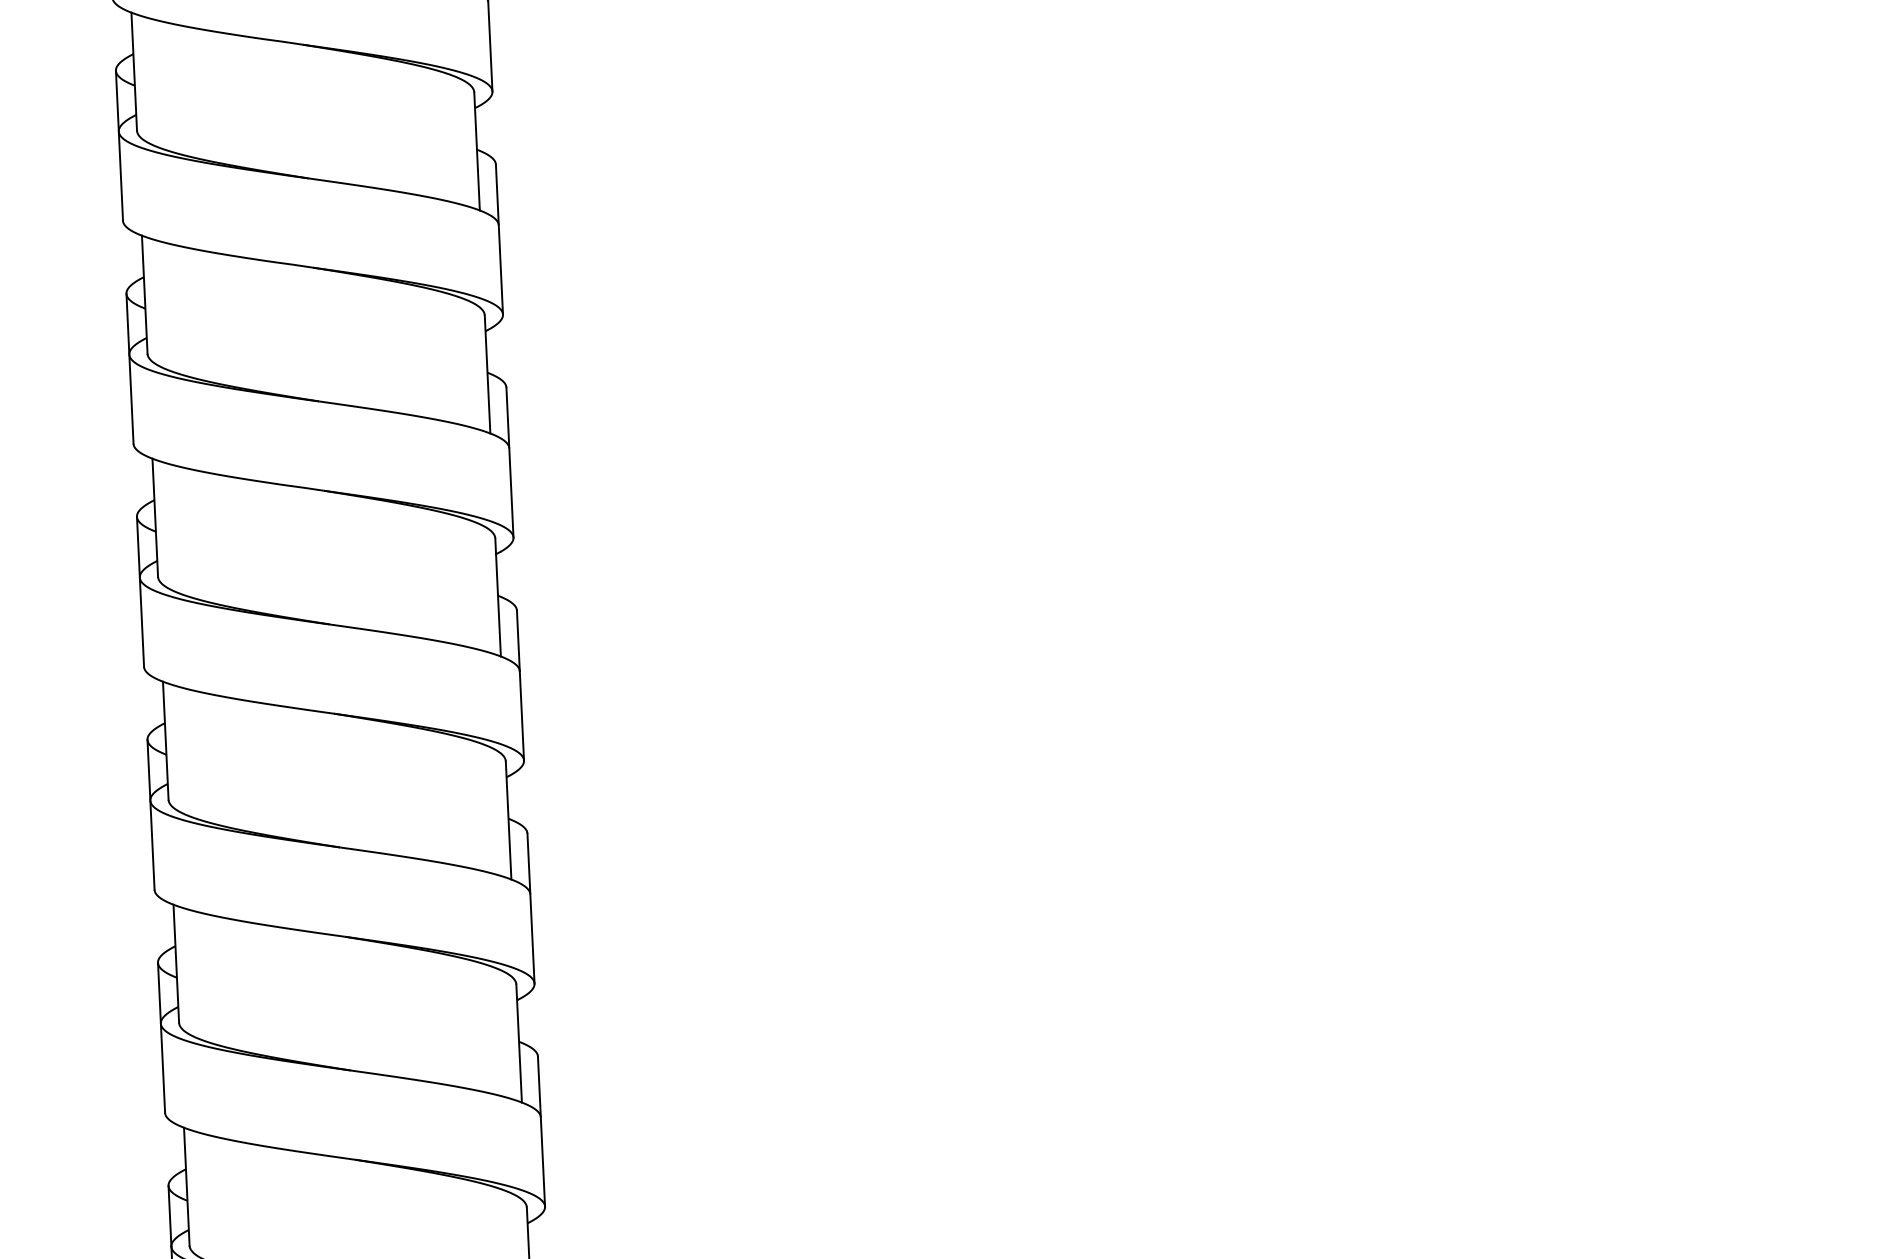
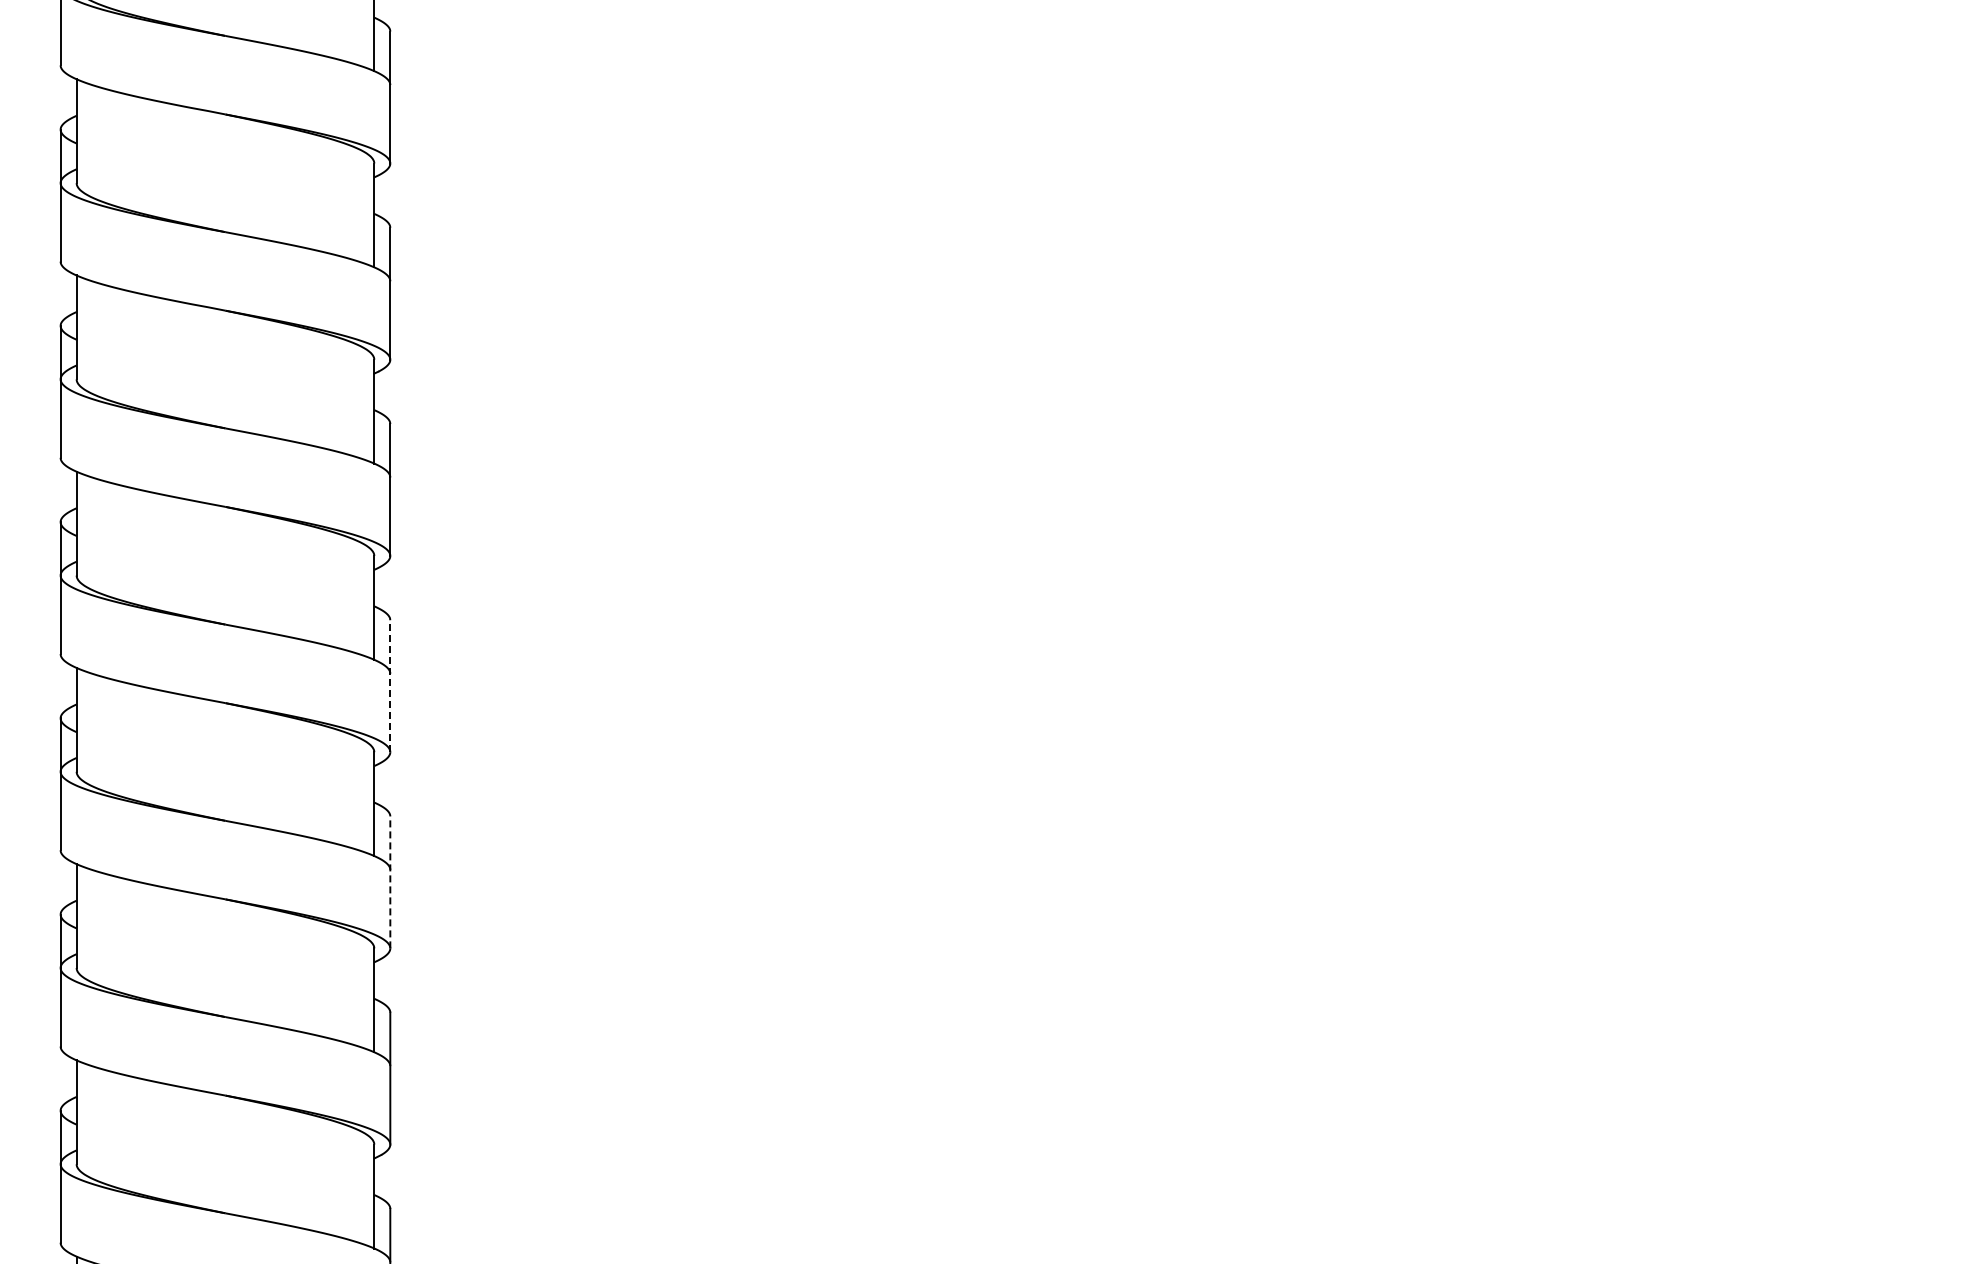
line: (531, 908) -> (390, 686), solid -> dashed
line: (541, 1131) -> (390, 882), solid -> dashed

